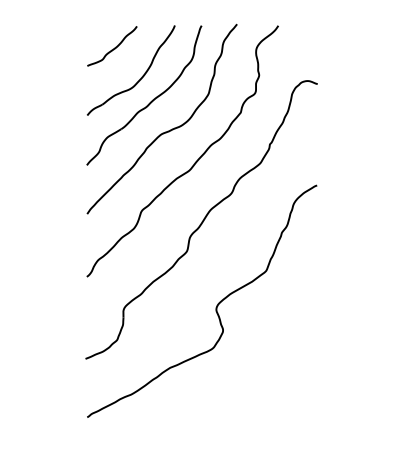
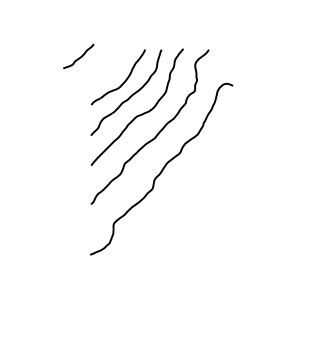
curve: (112, 48) -> (78, 57), moved
curve: (215, 304) -> (170, 221), removed

